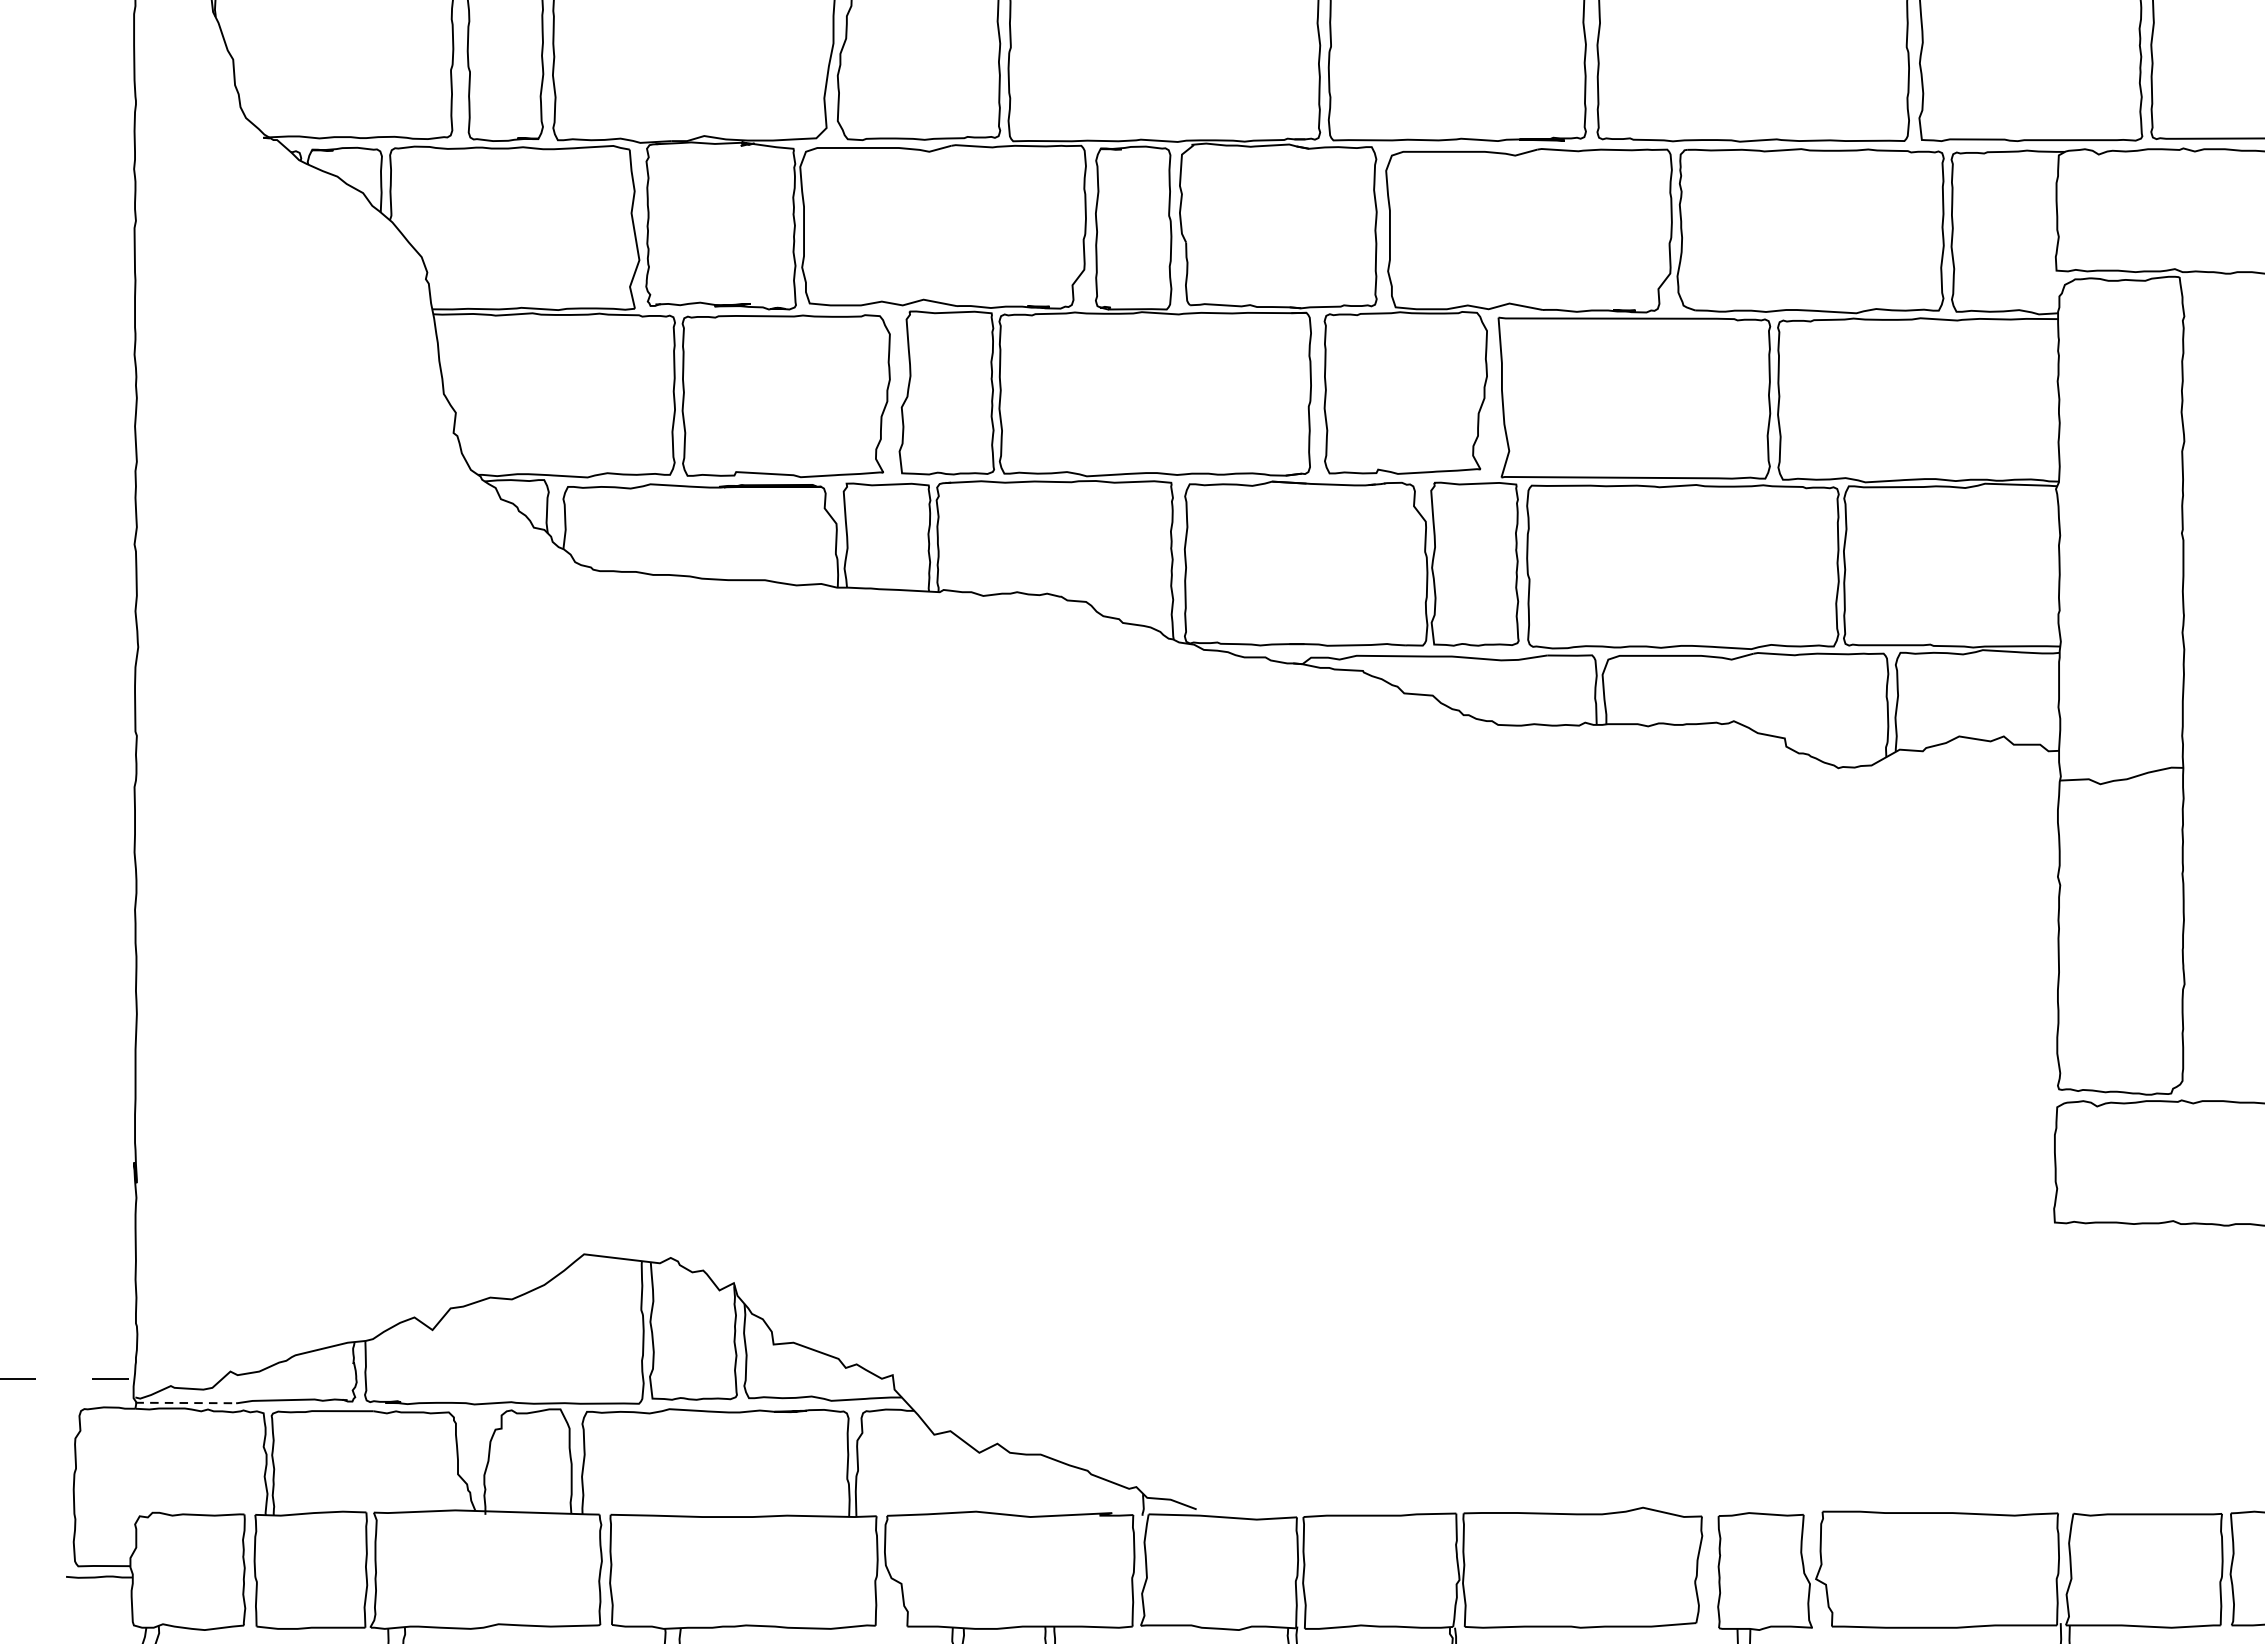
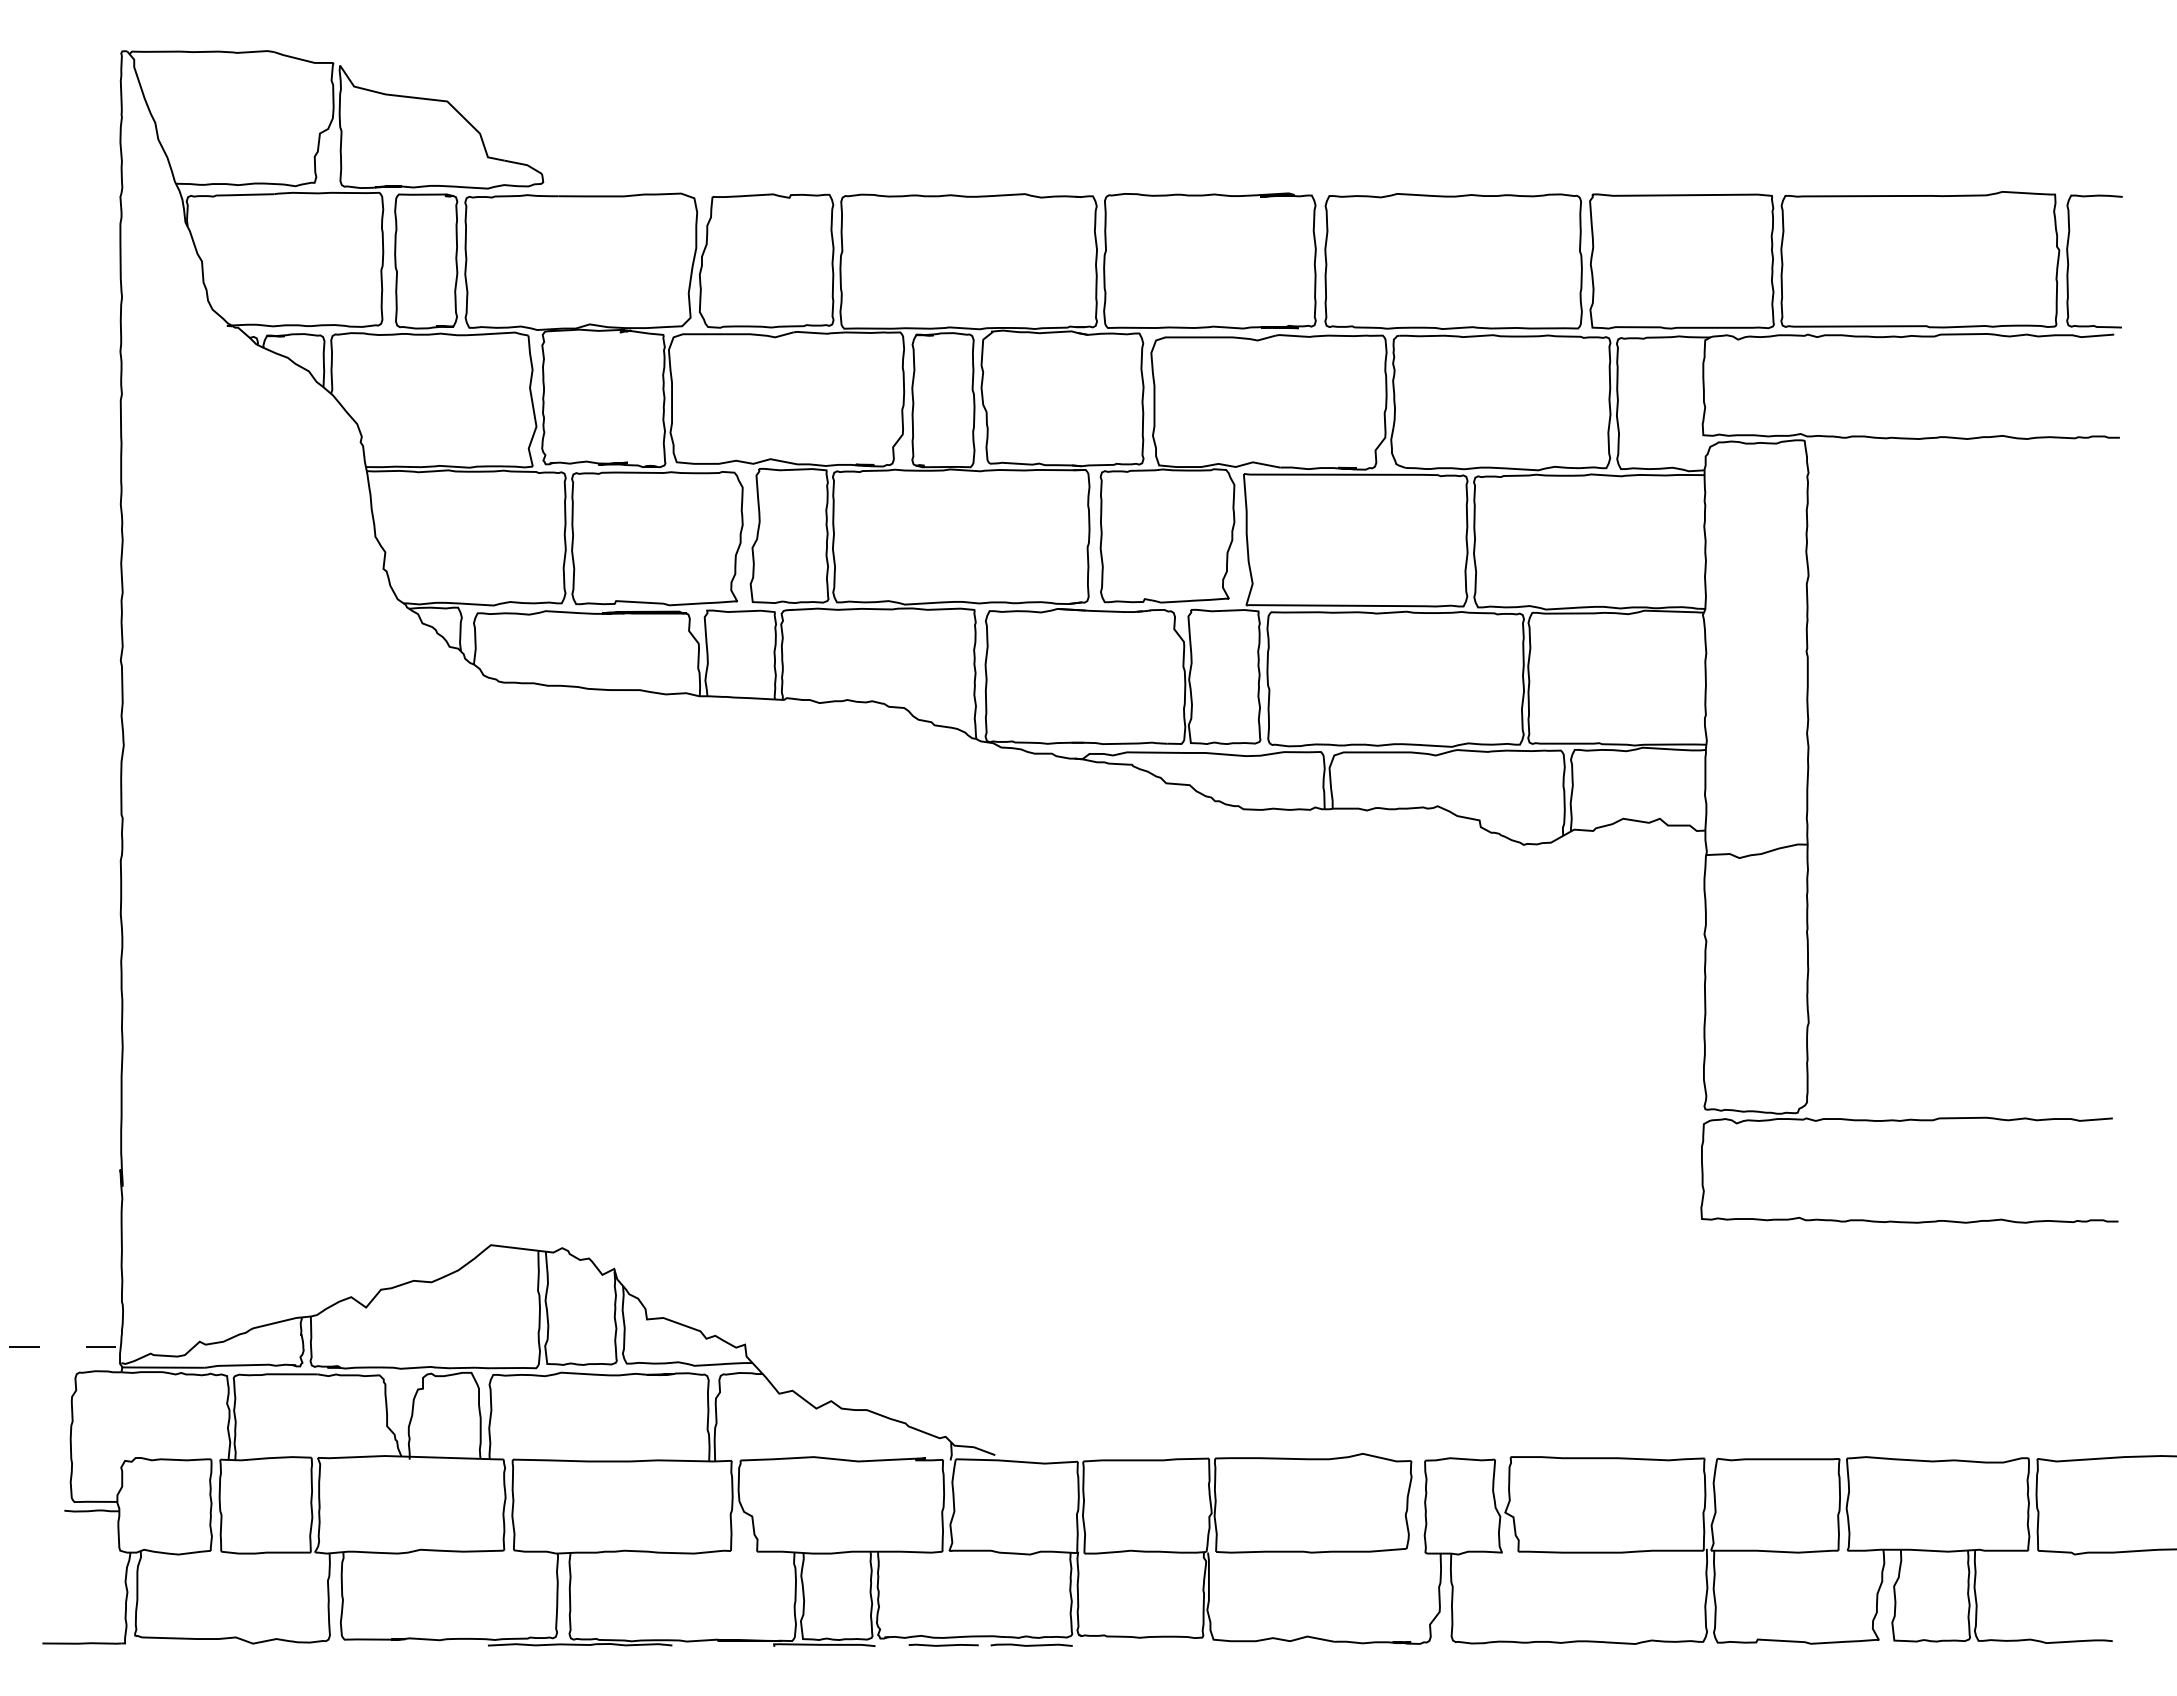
line: (186, 1402) -> (163, 1367), dashed -> solid

